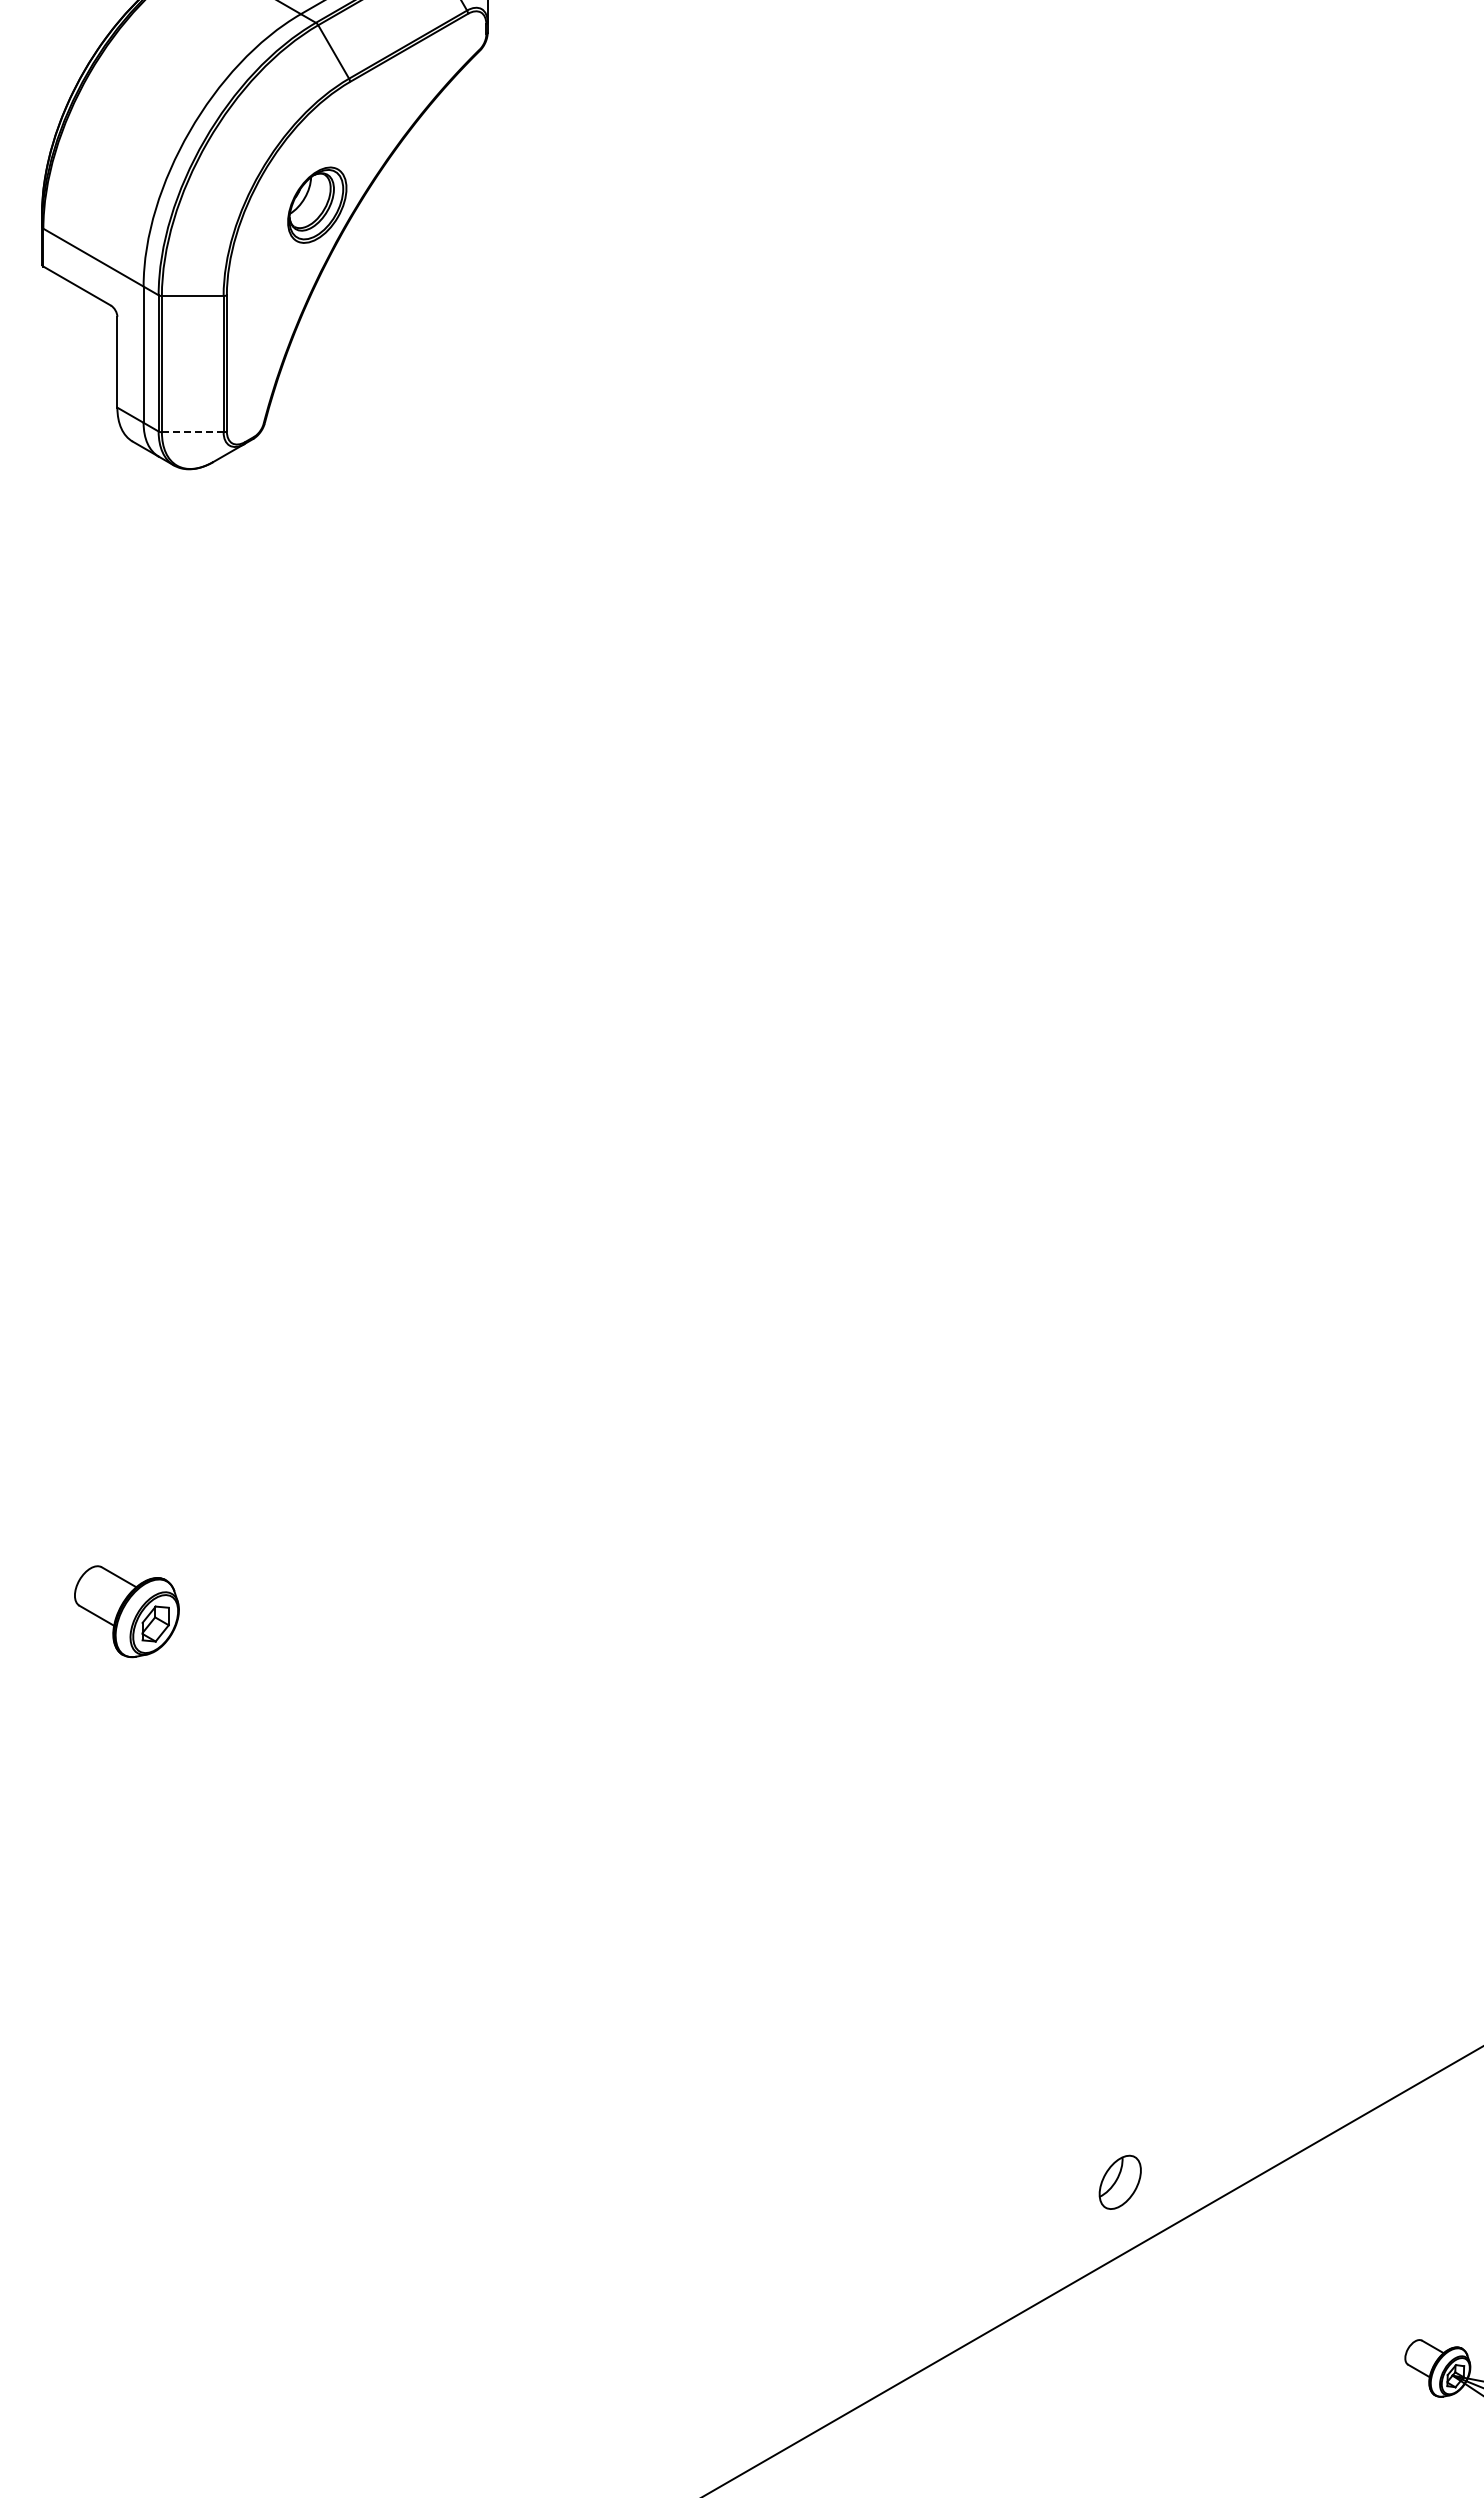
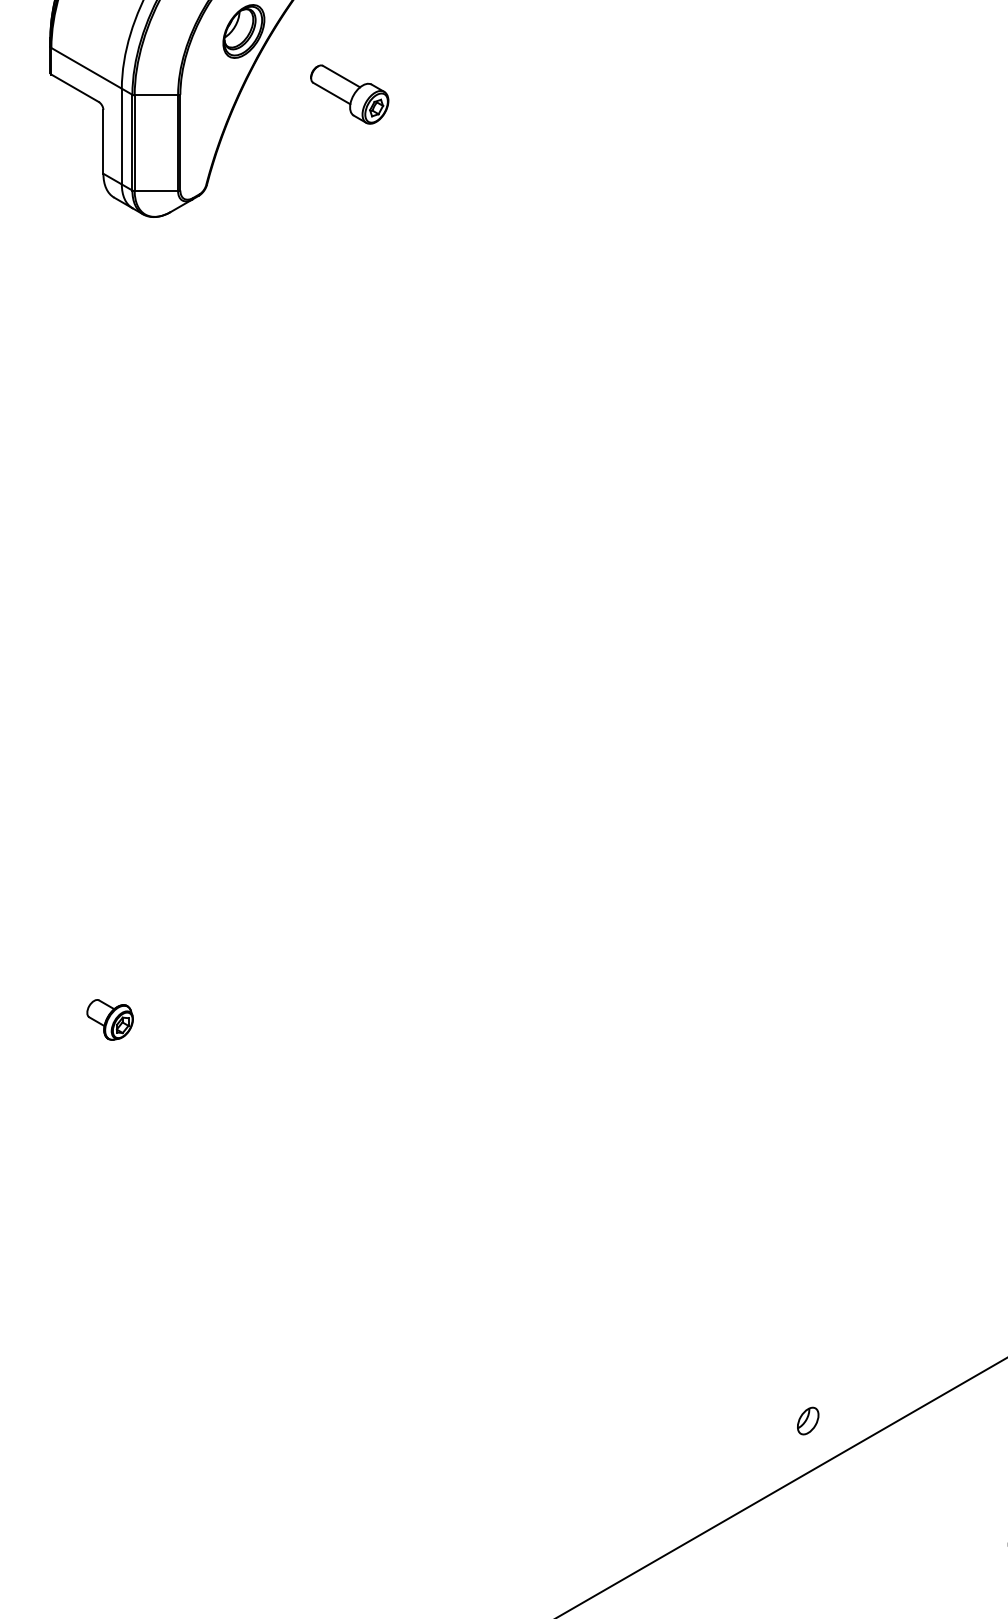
part: (467, 294) -> (349, 94), added
line: (192, 432) -> (156, 191), dashed -> solid
part: (126, 1611) -> (109, 1019), size x0.62
part: (1119, 2182) -> (807, 1421), size x0.71

